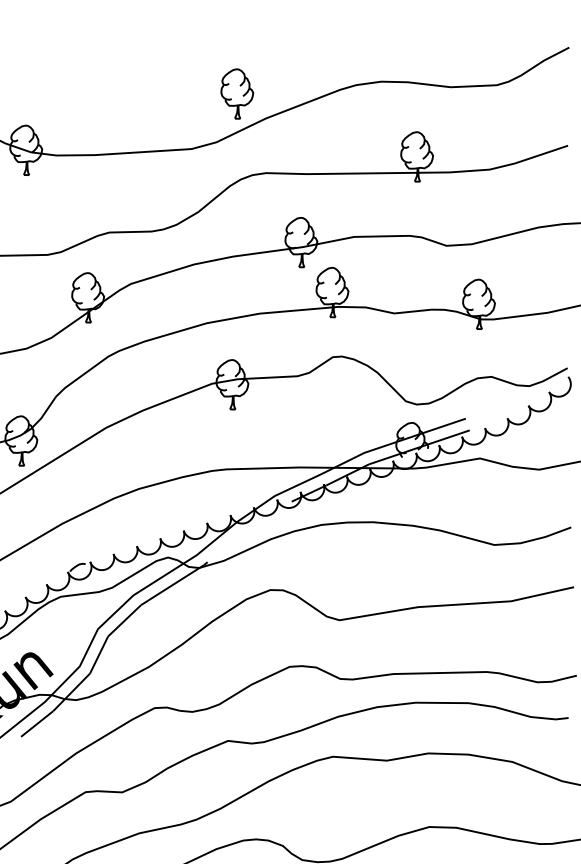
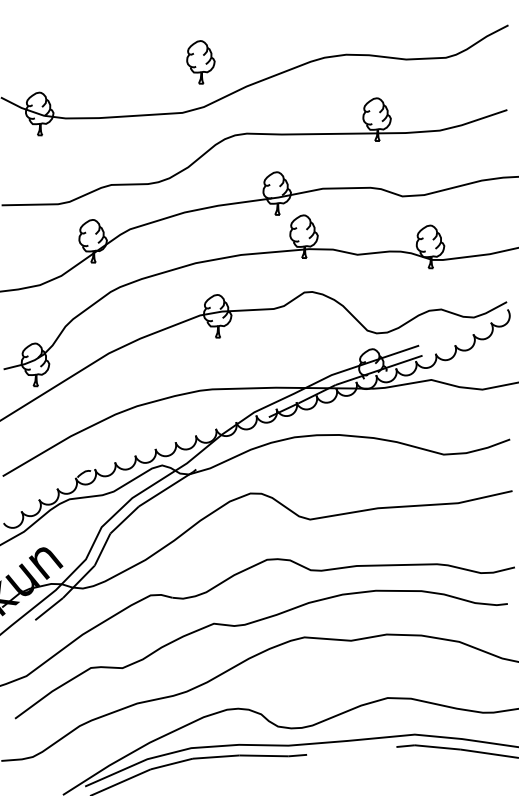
part: (236, 94) -> (200, 62), moved

